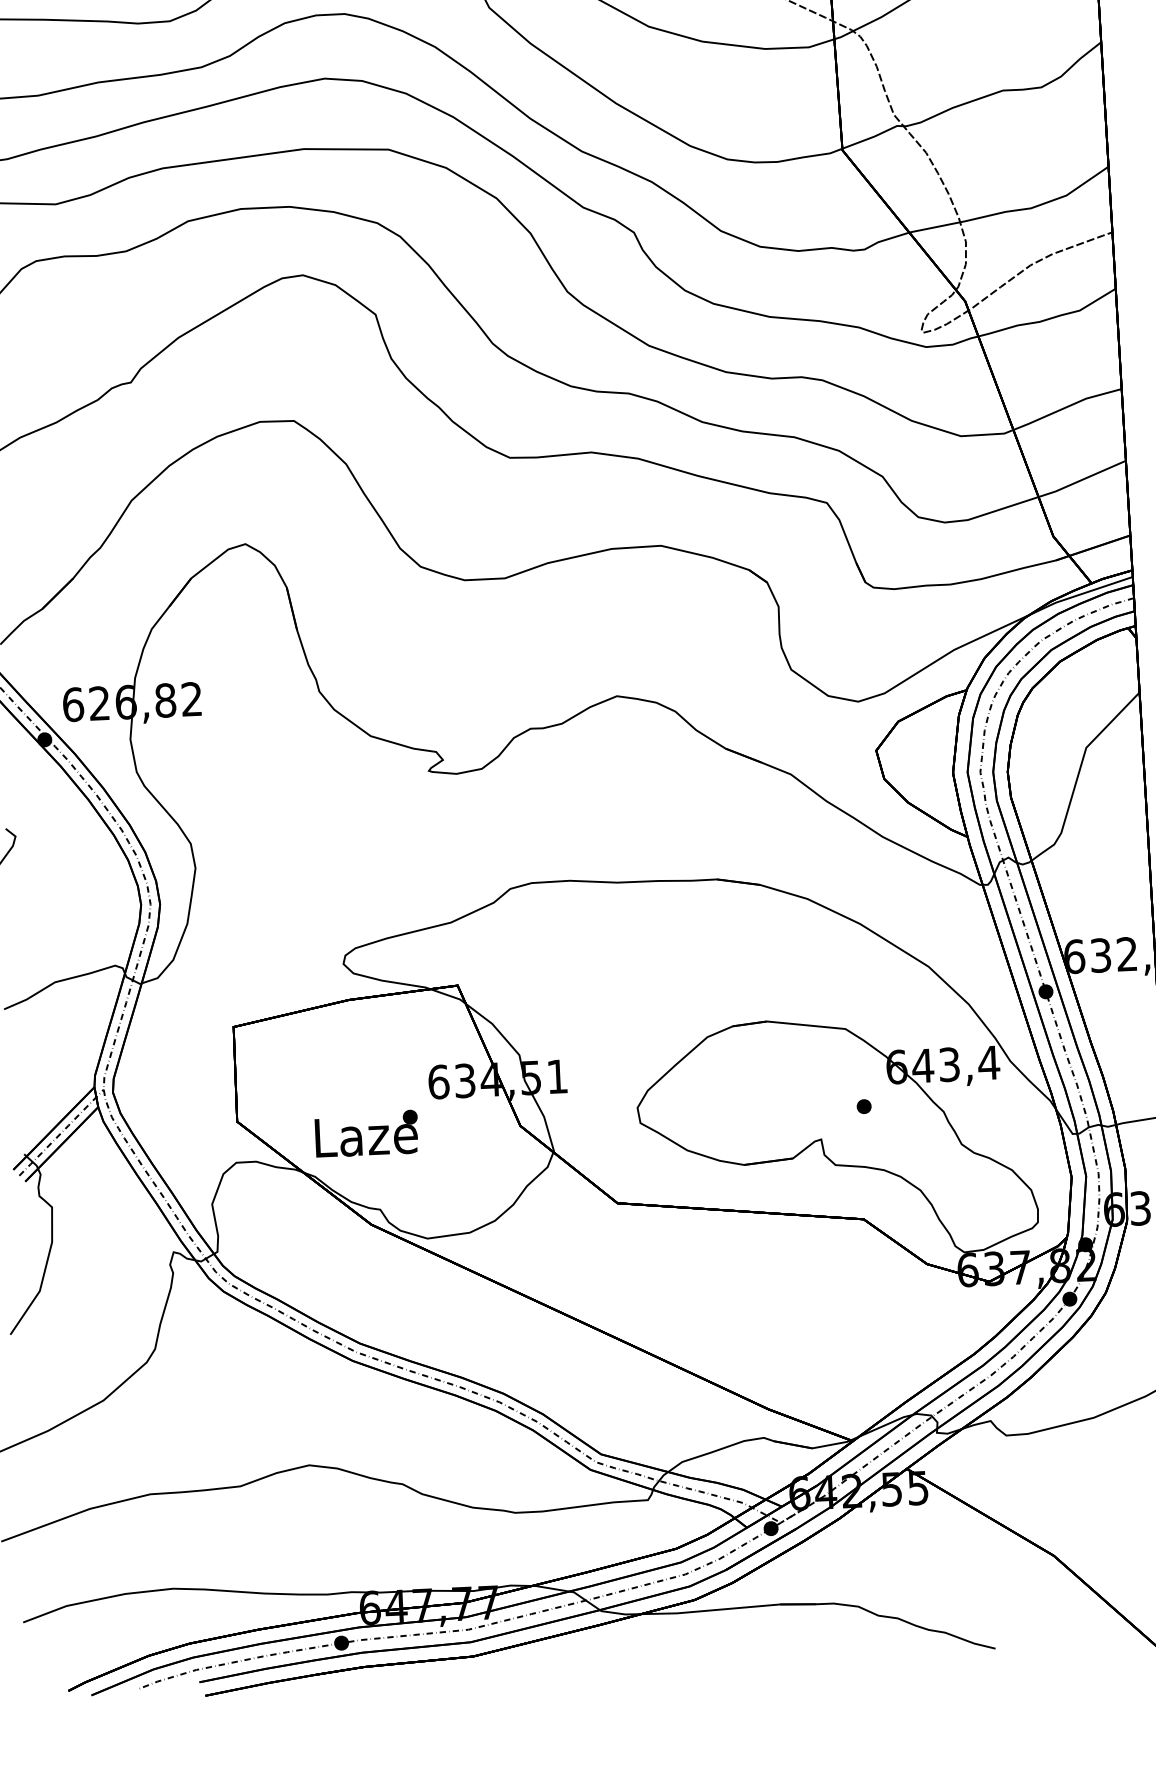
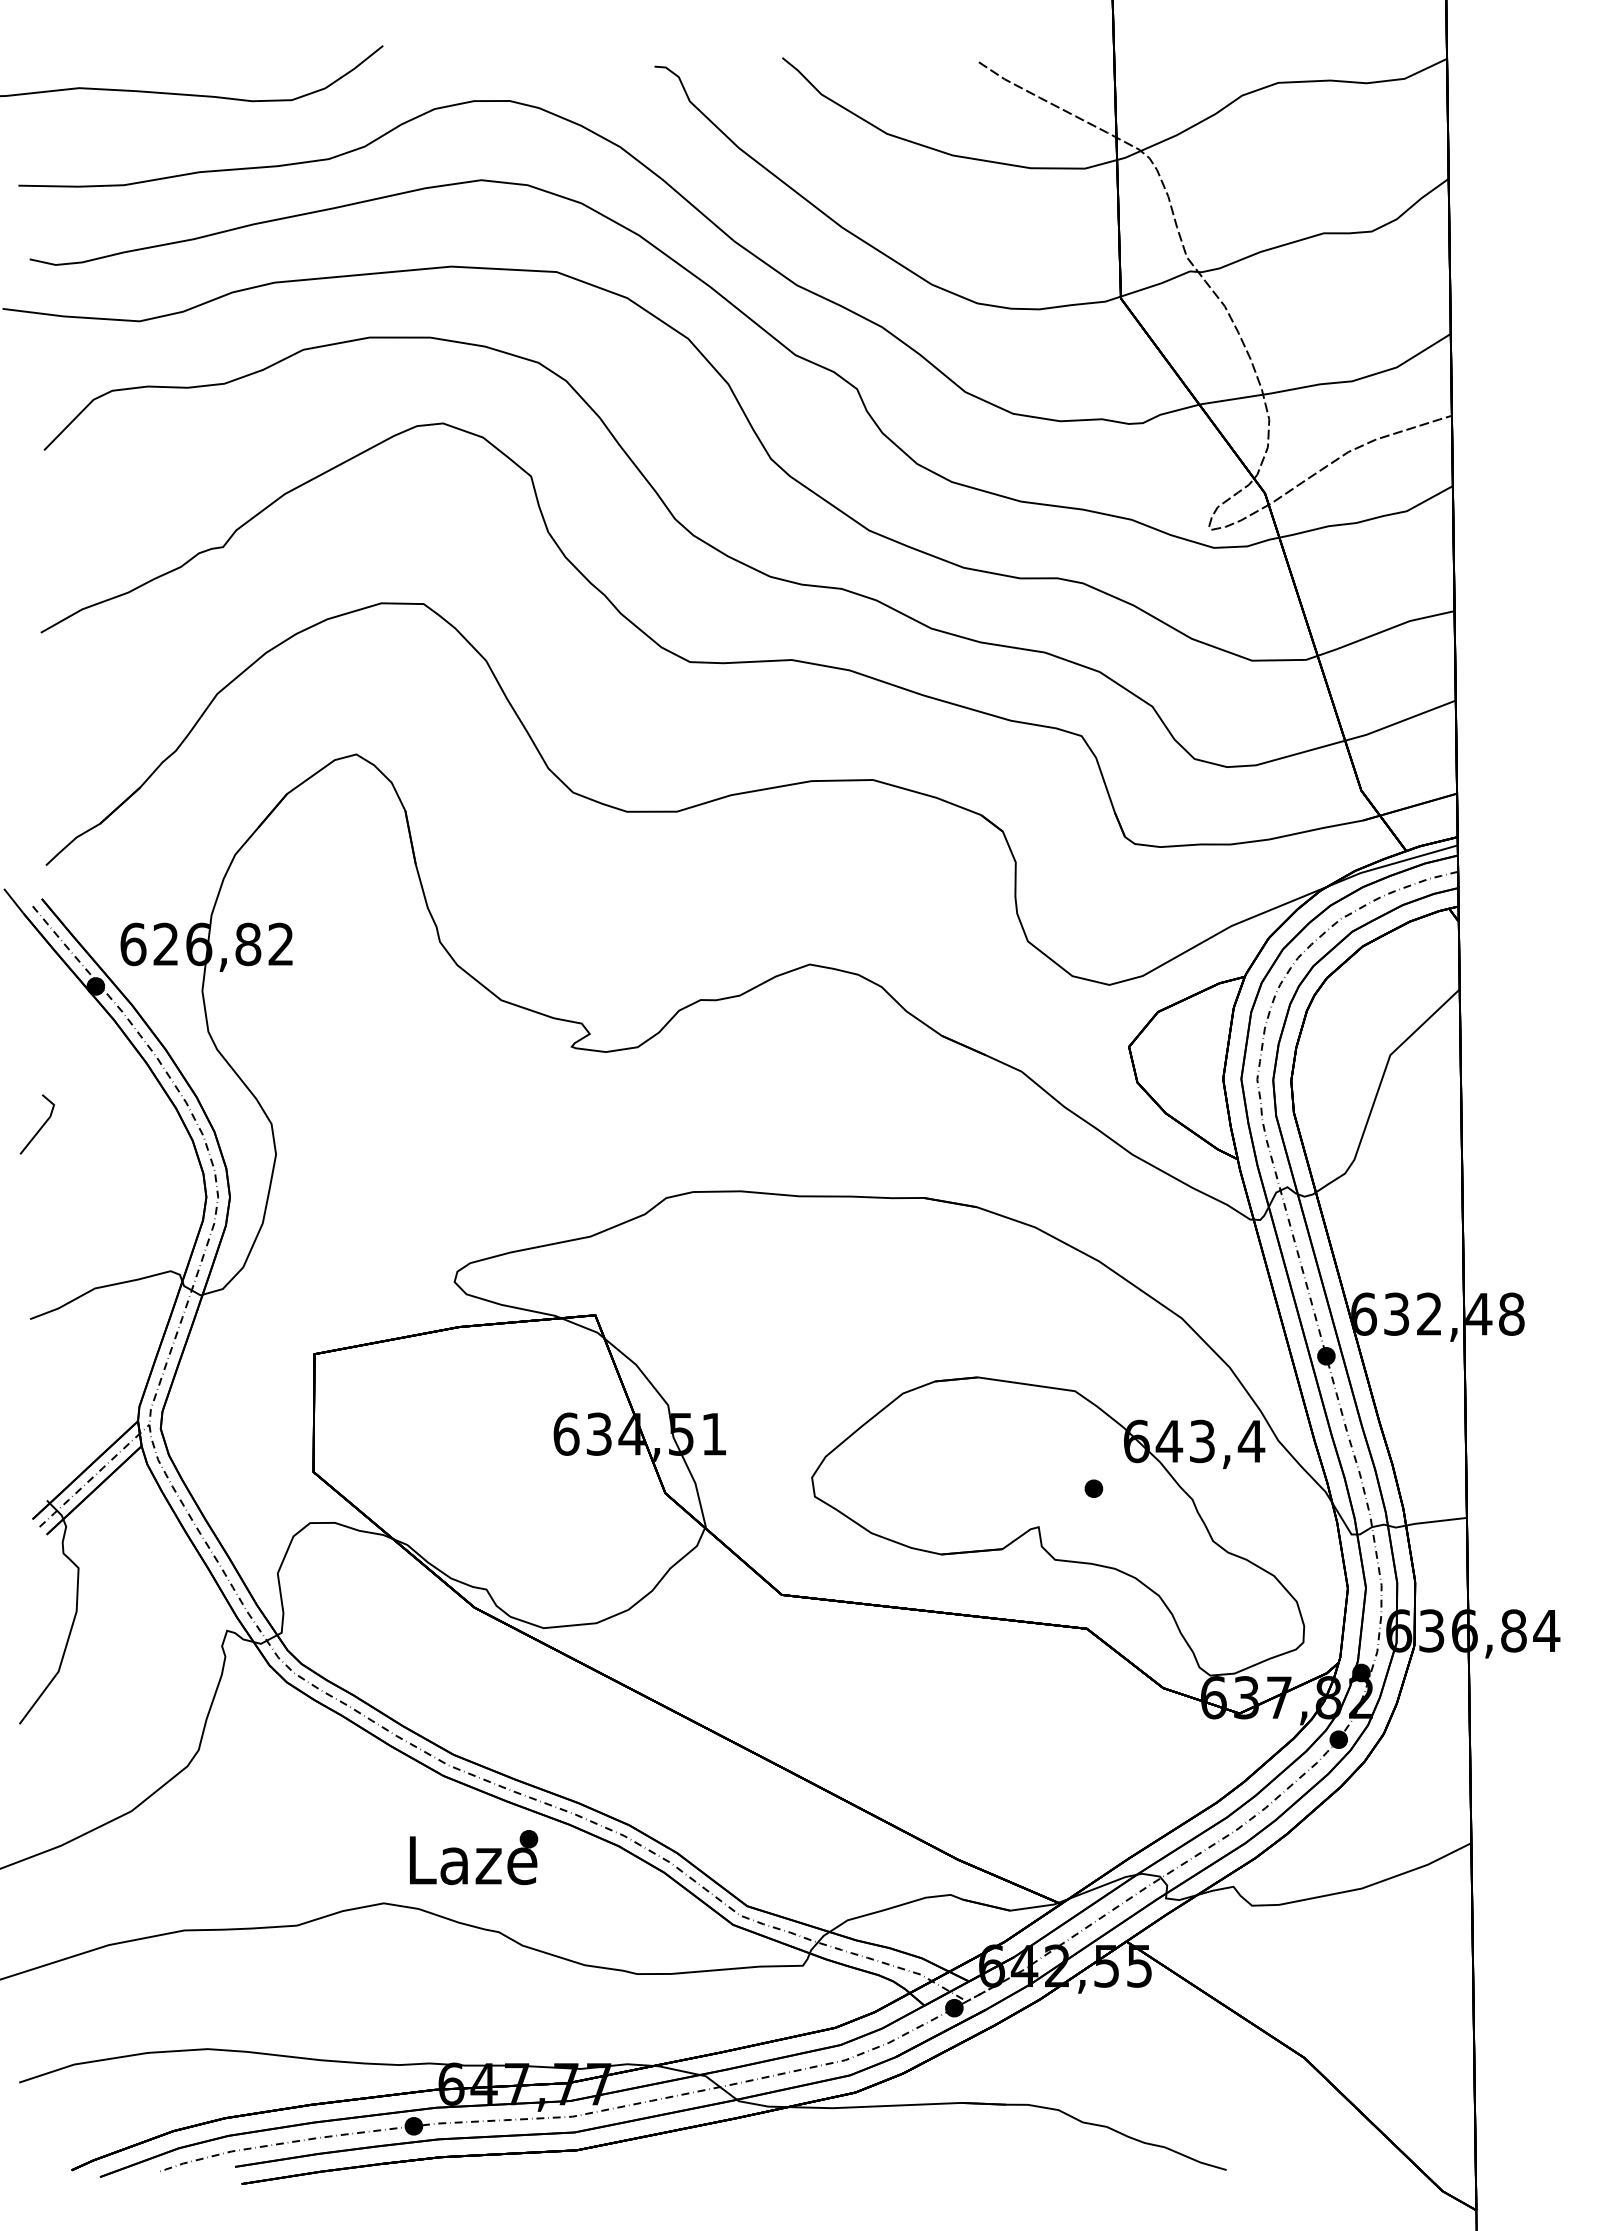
text: (367, 1133) -> (474, 1857), moved

